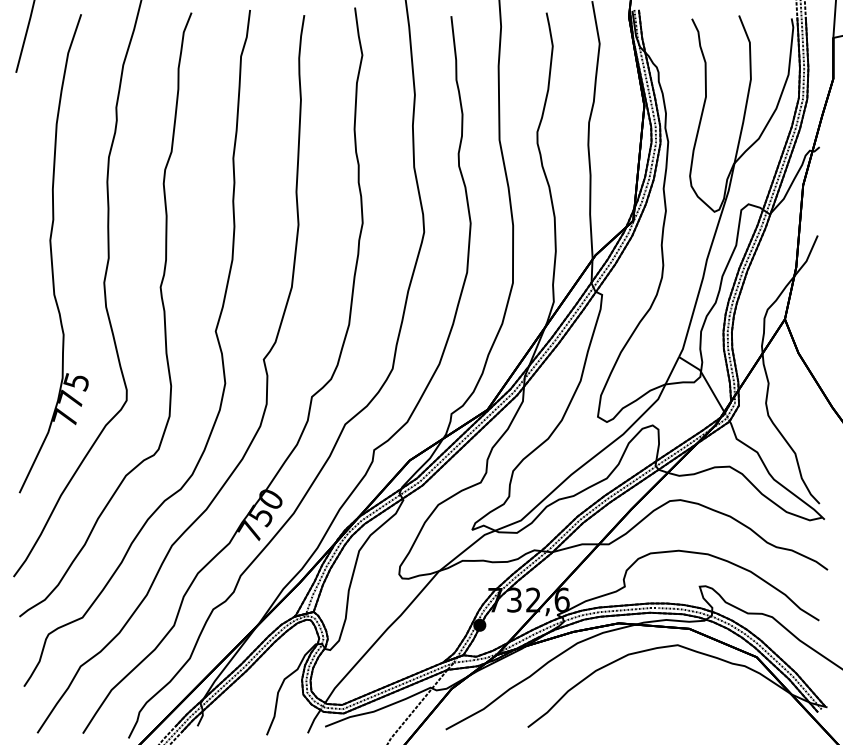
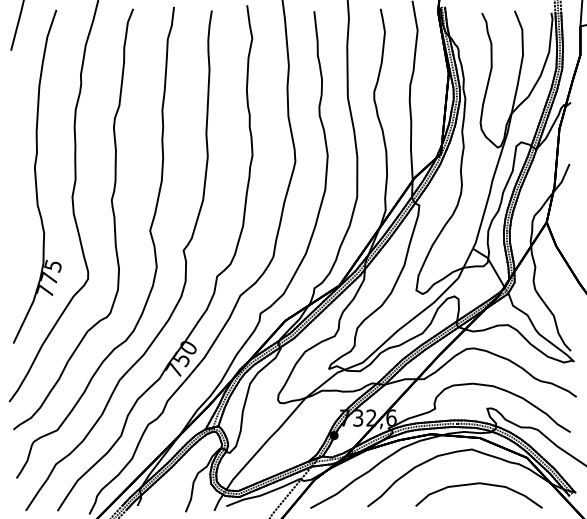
curve: (687, 695) -> (478, 484), added

